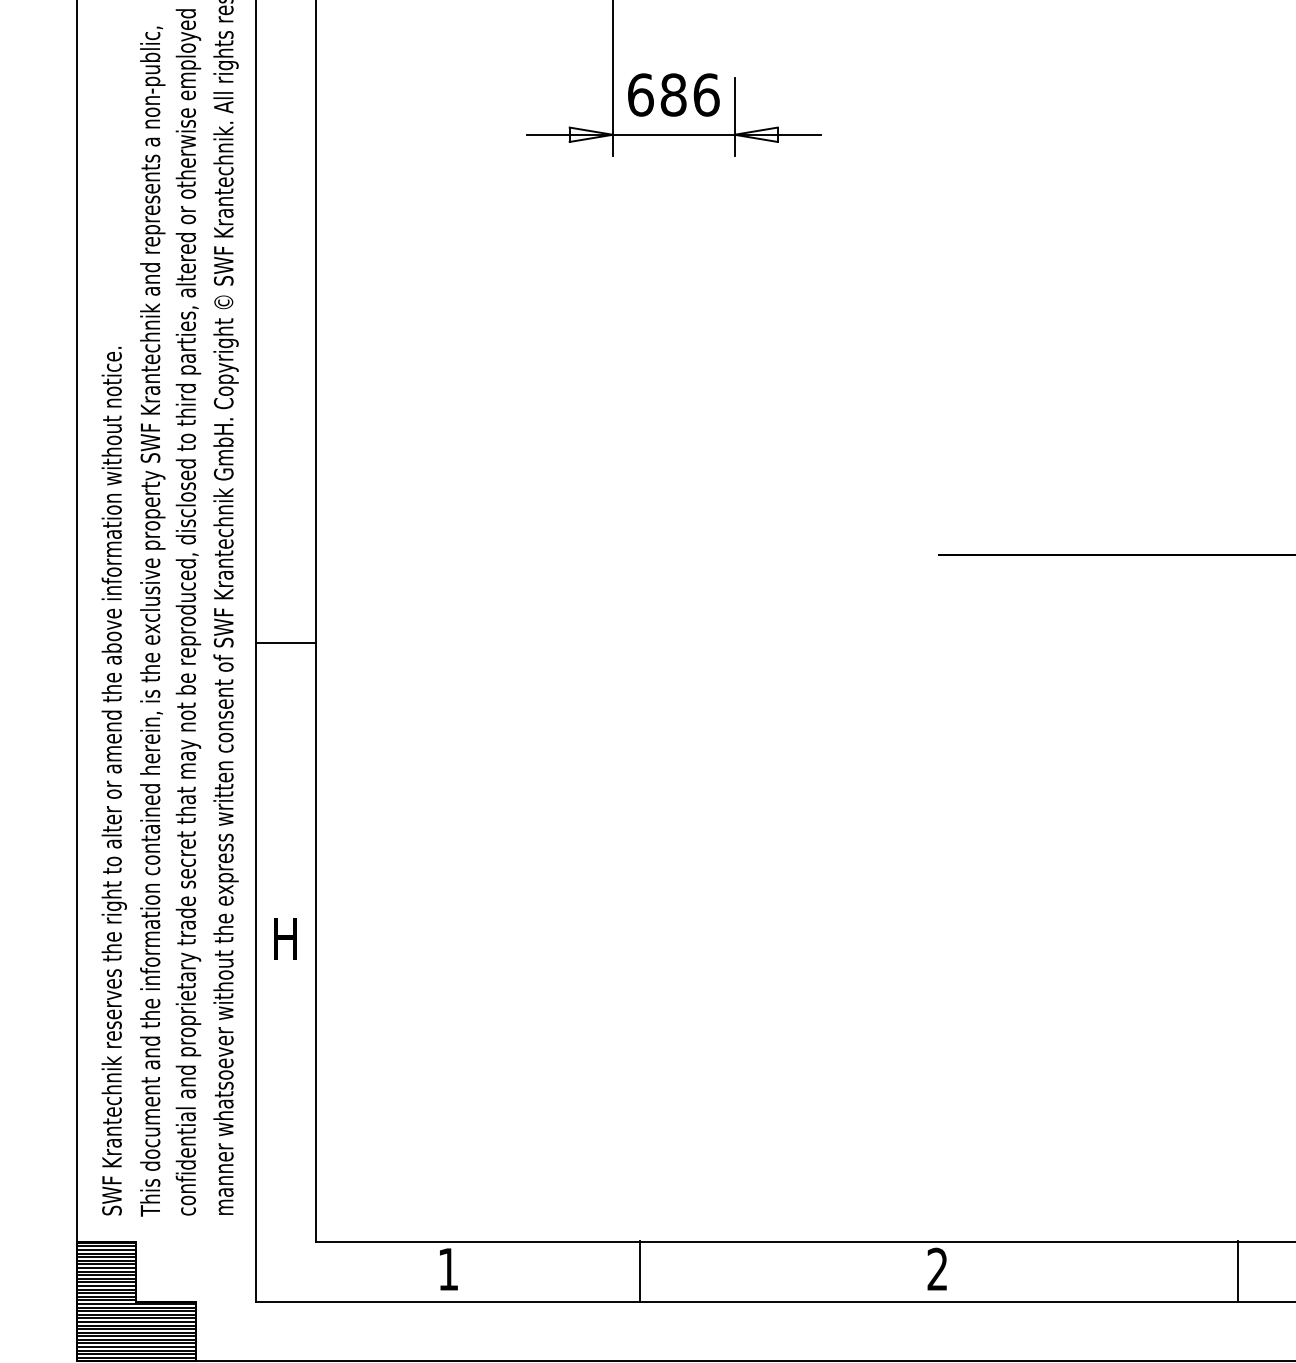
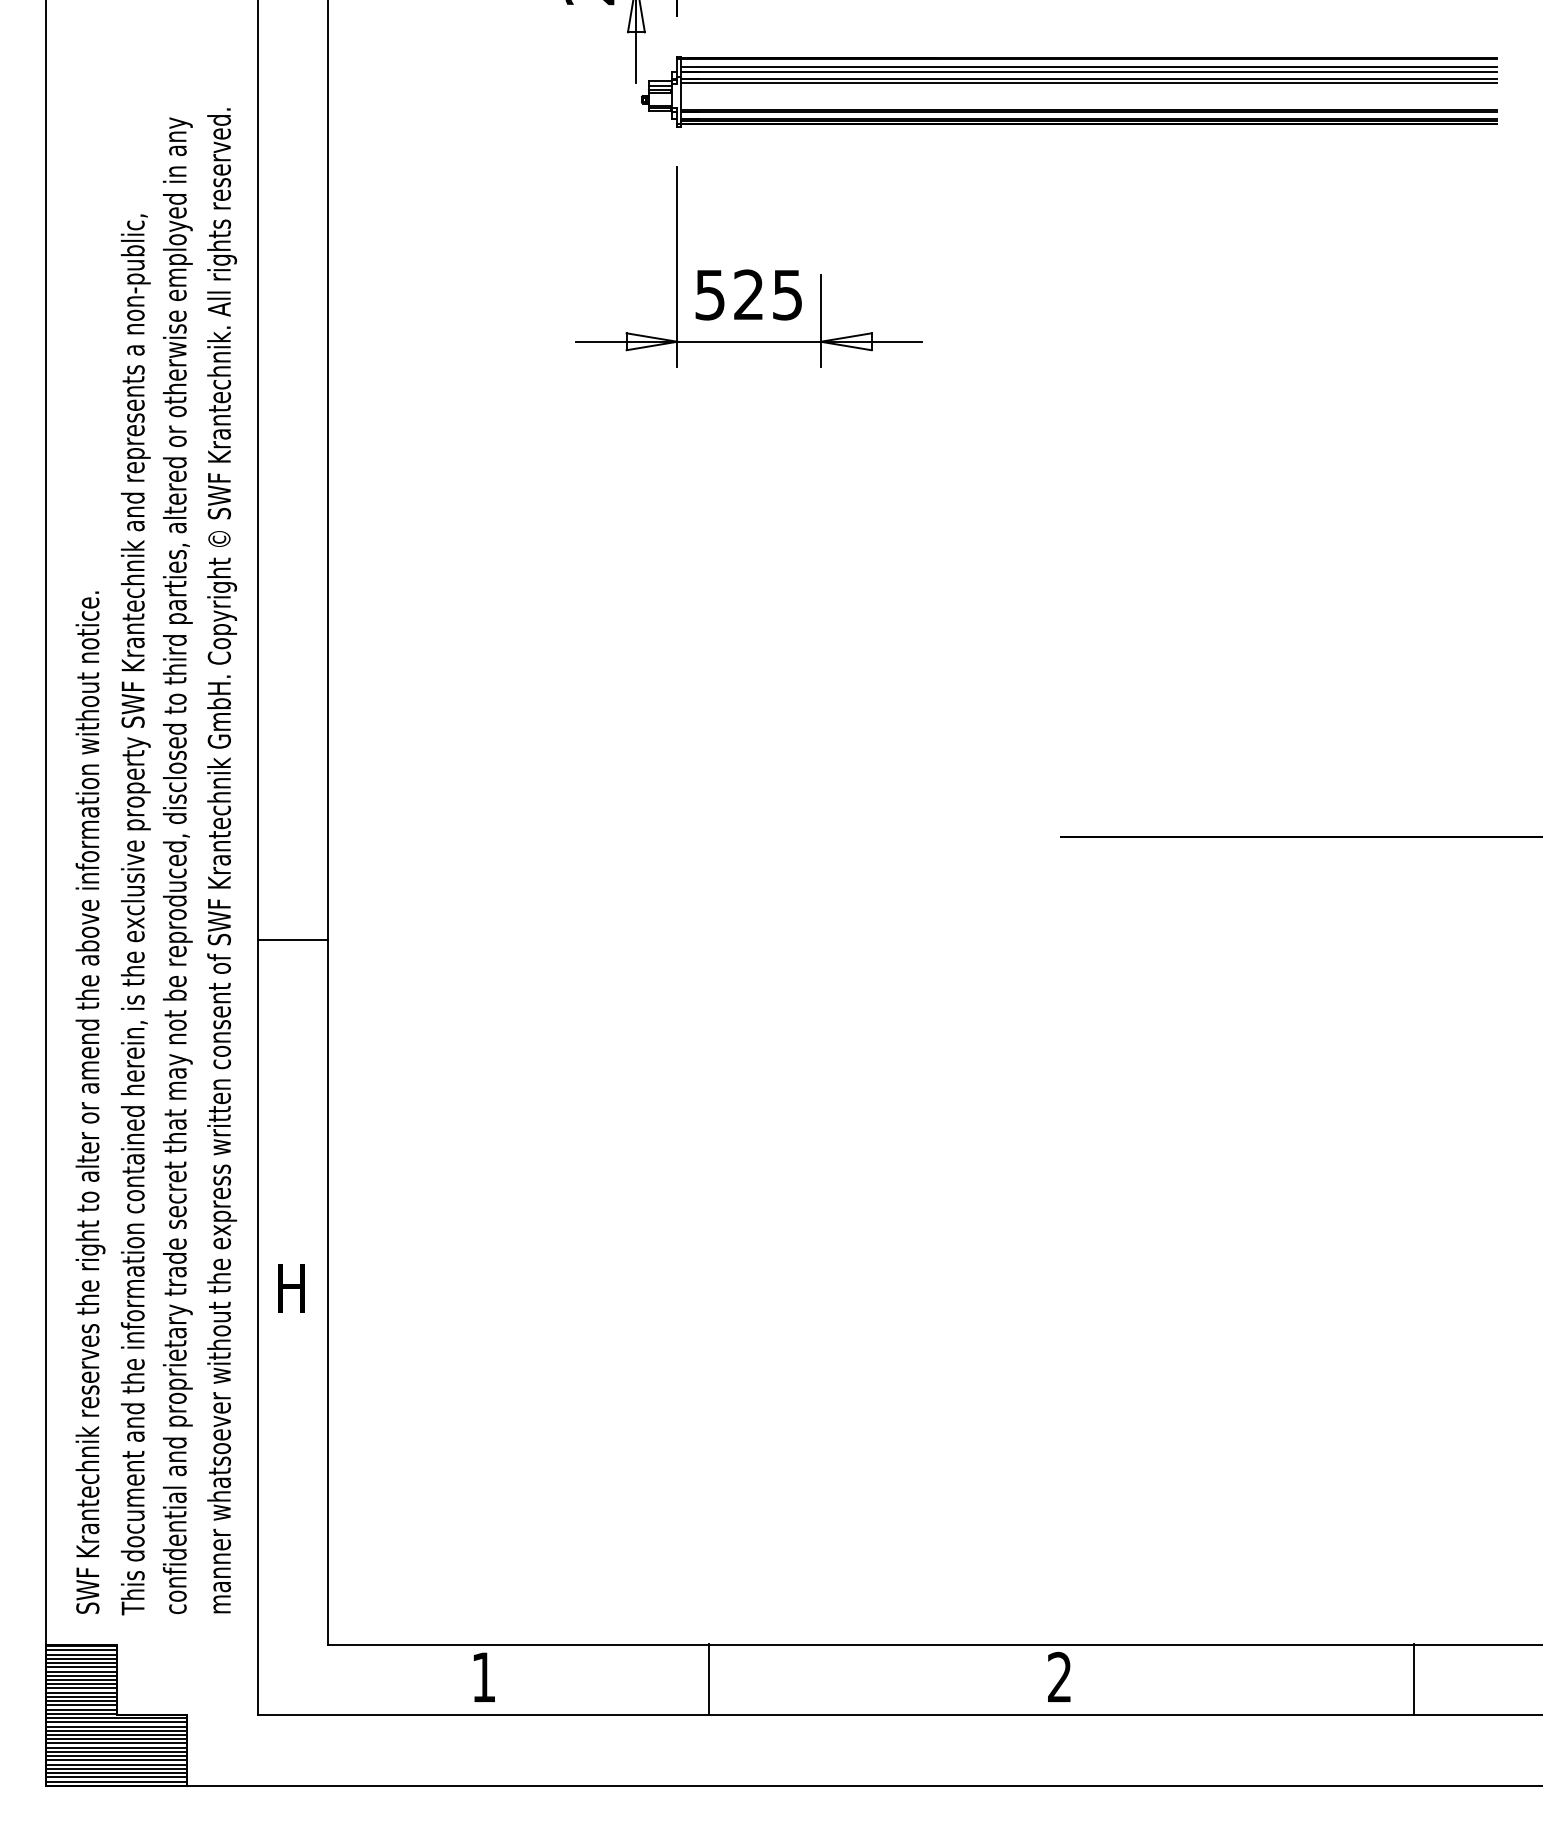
text: (674, 94) -> (749, 294), 686 -> 525

